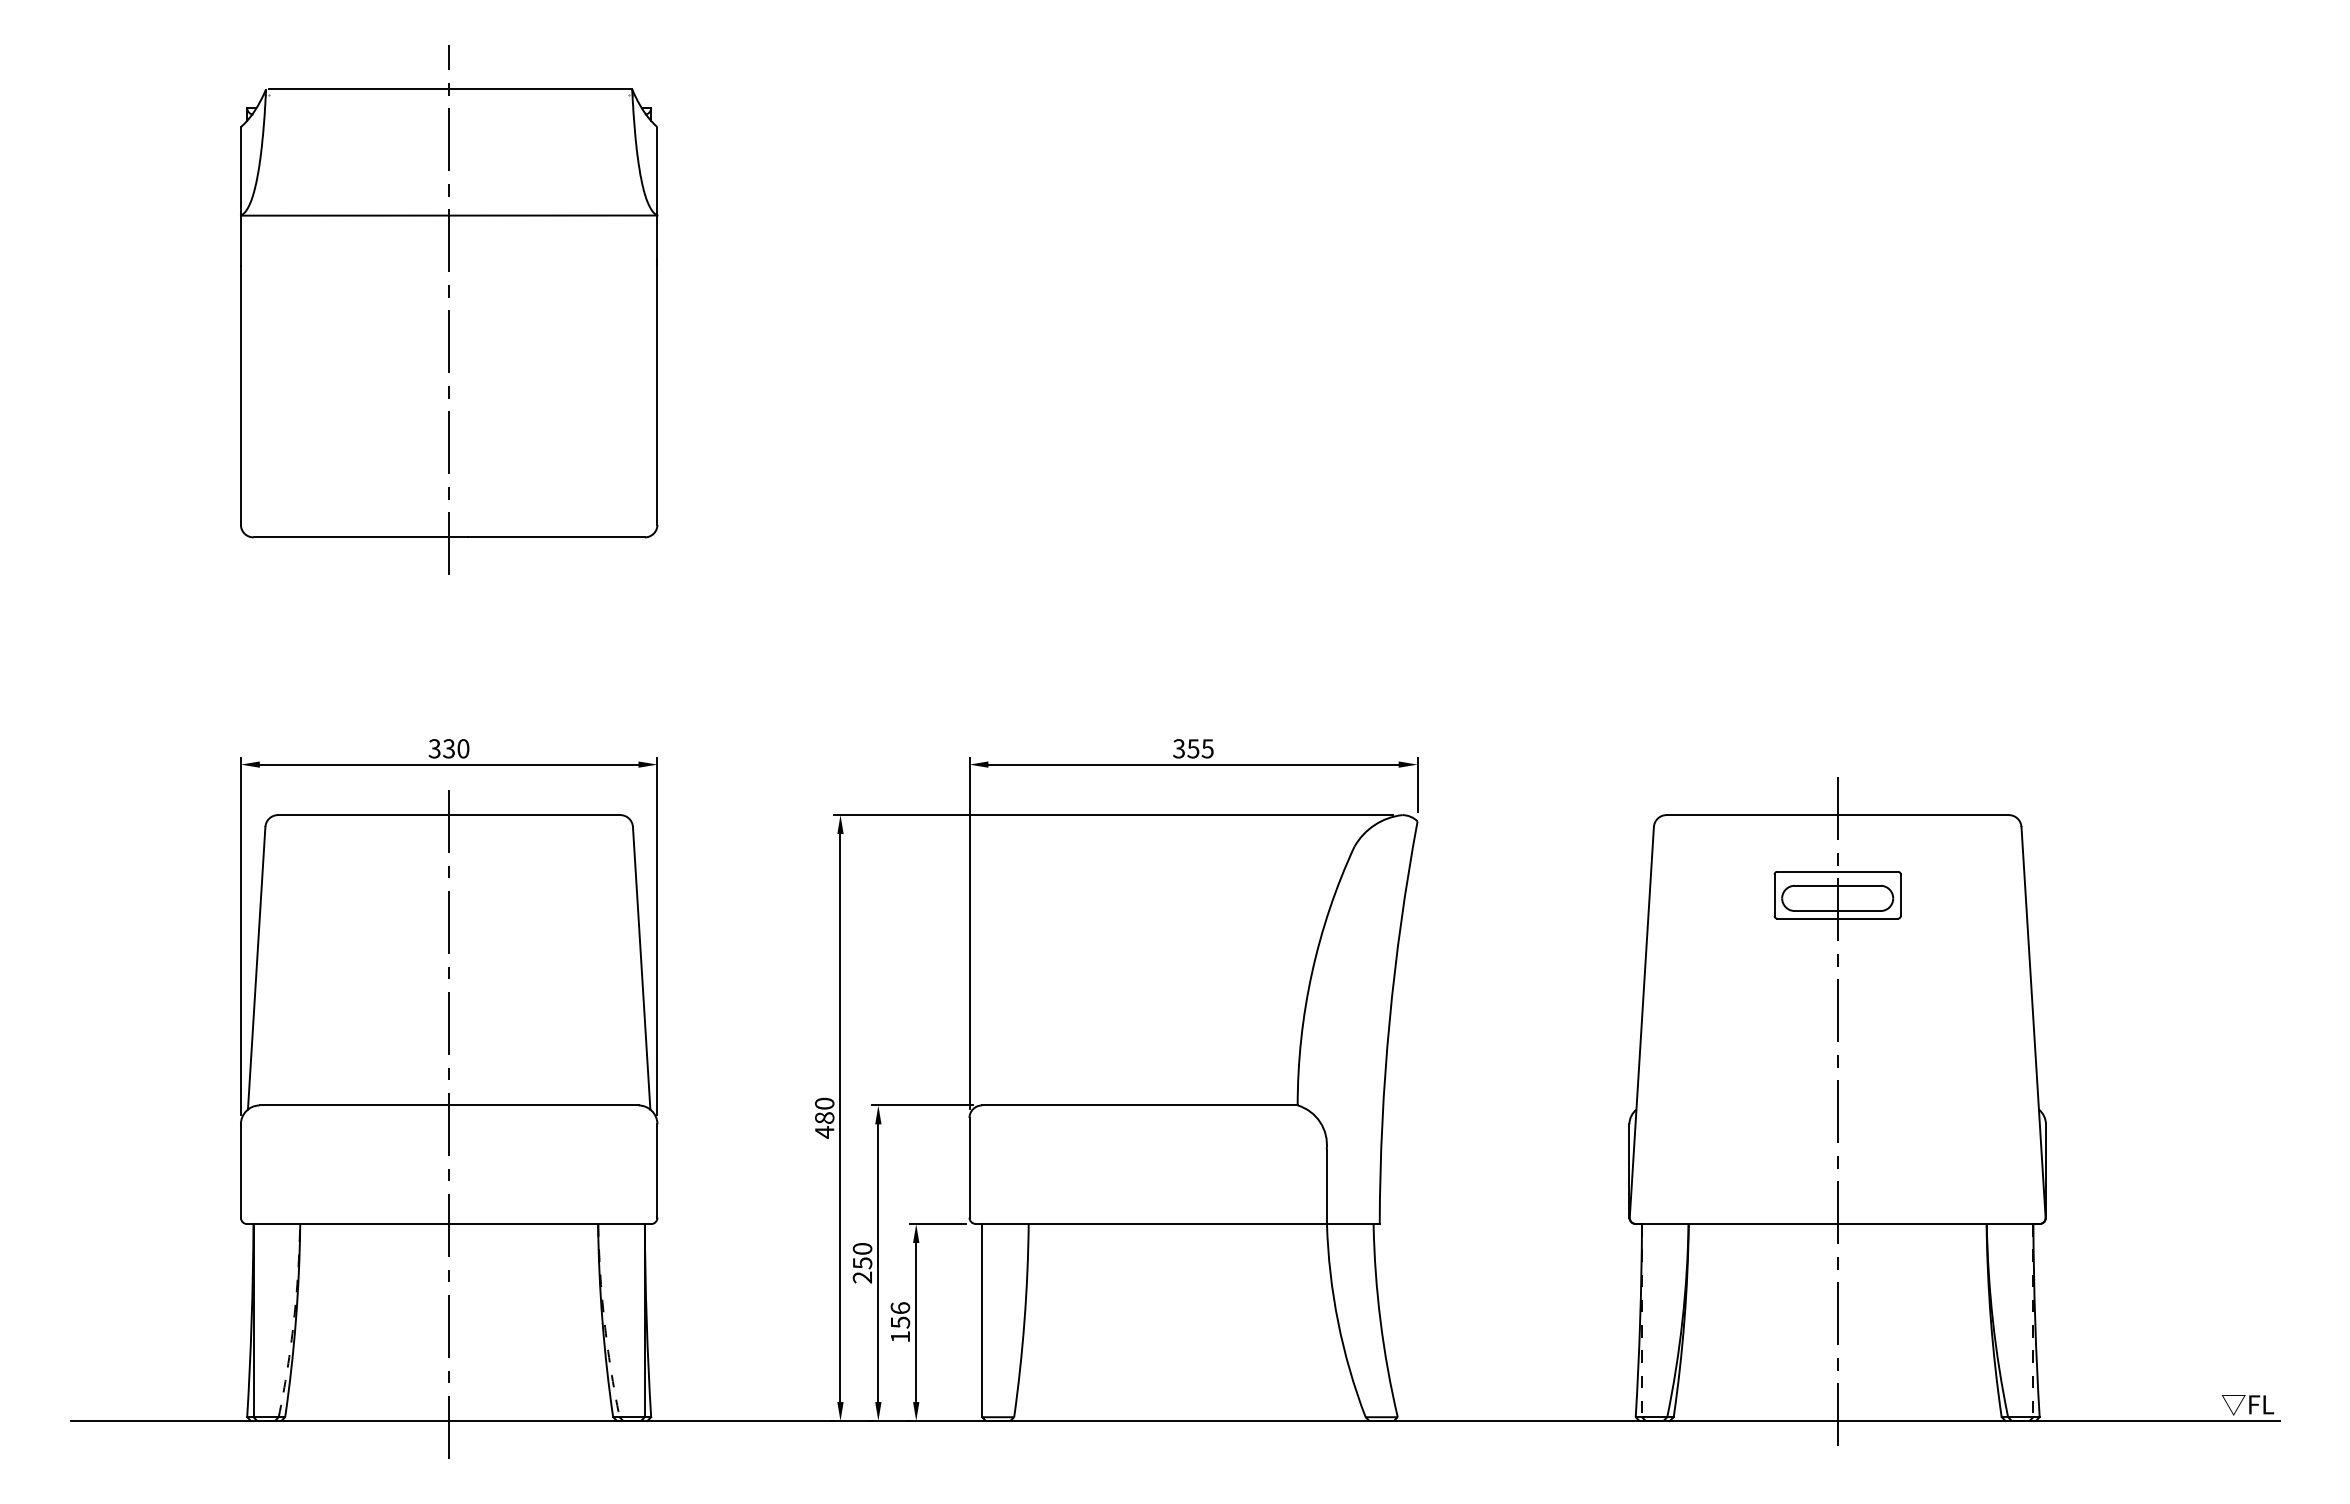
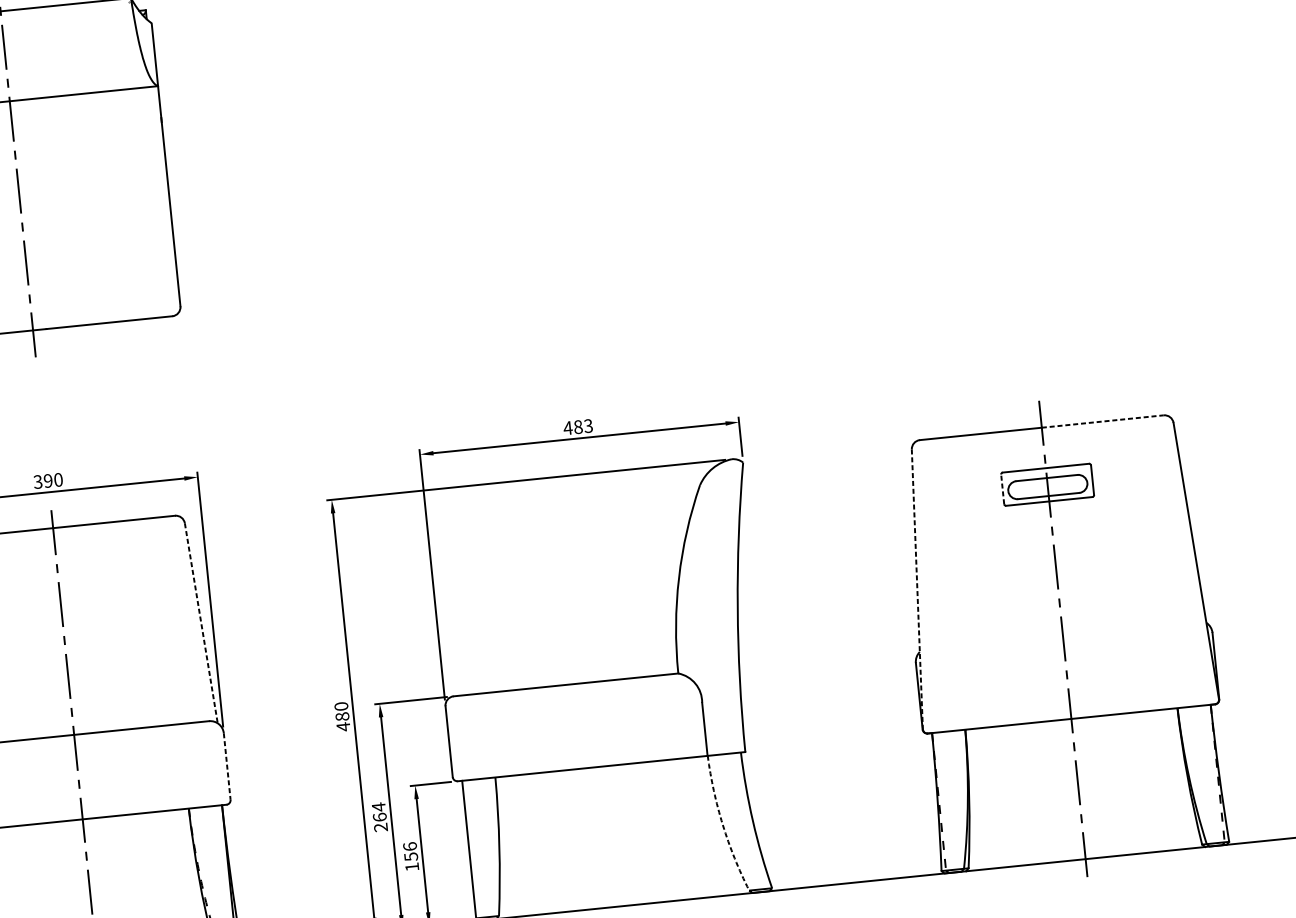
text: (448, 748) -> (47, 480), 330 -> 390
text: (1192, 748) -> (577, 426), 355 -> 483
line: (1923, 815) -> (1102, 421), solid -> dashed
line: (1774, 895) -> (1002, 489), solid -> dashed
line: (641, 968) -> (201, 623), solid -> dashed
line: (1641, 1022) -> (917, 589), solid -> dashed
line: (657, 1171) -> (227, 766), solid -> dashed
text: (862, 1255) -> (379, 811), 250 -> 264
arc: (1338, 1322) -> (723, 825), solid -> dashed

